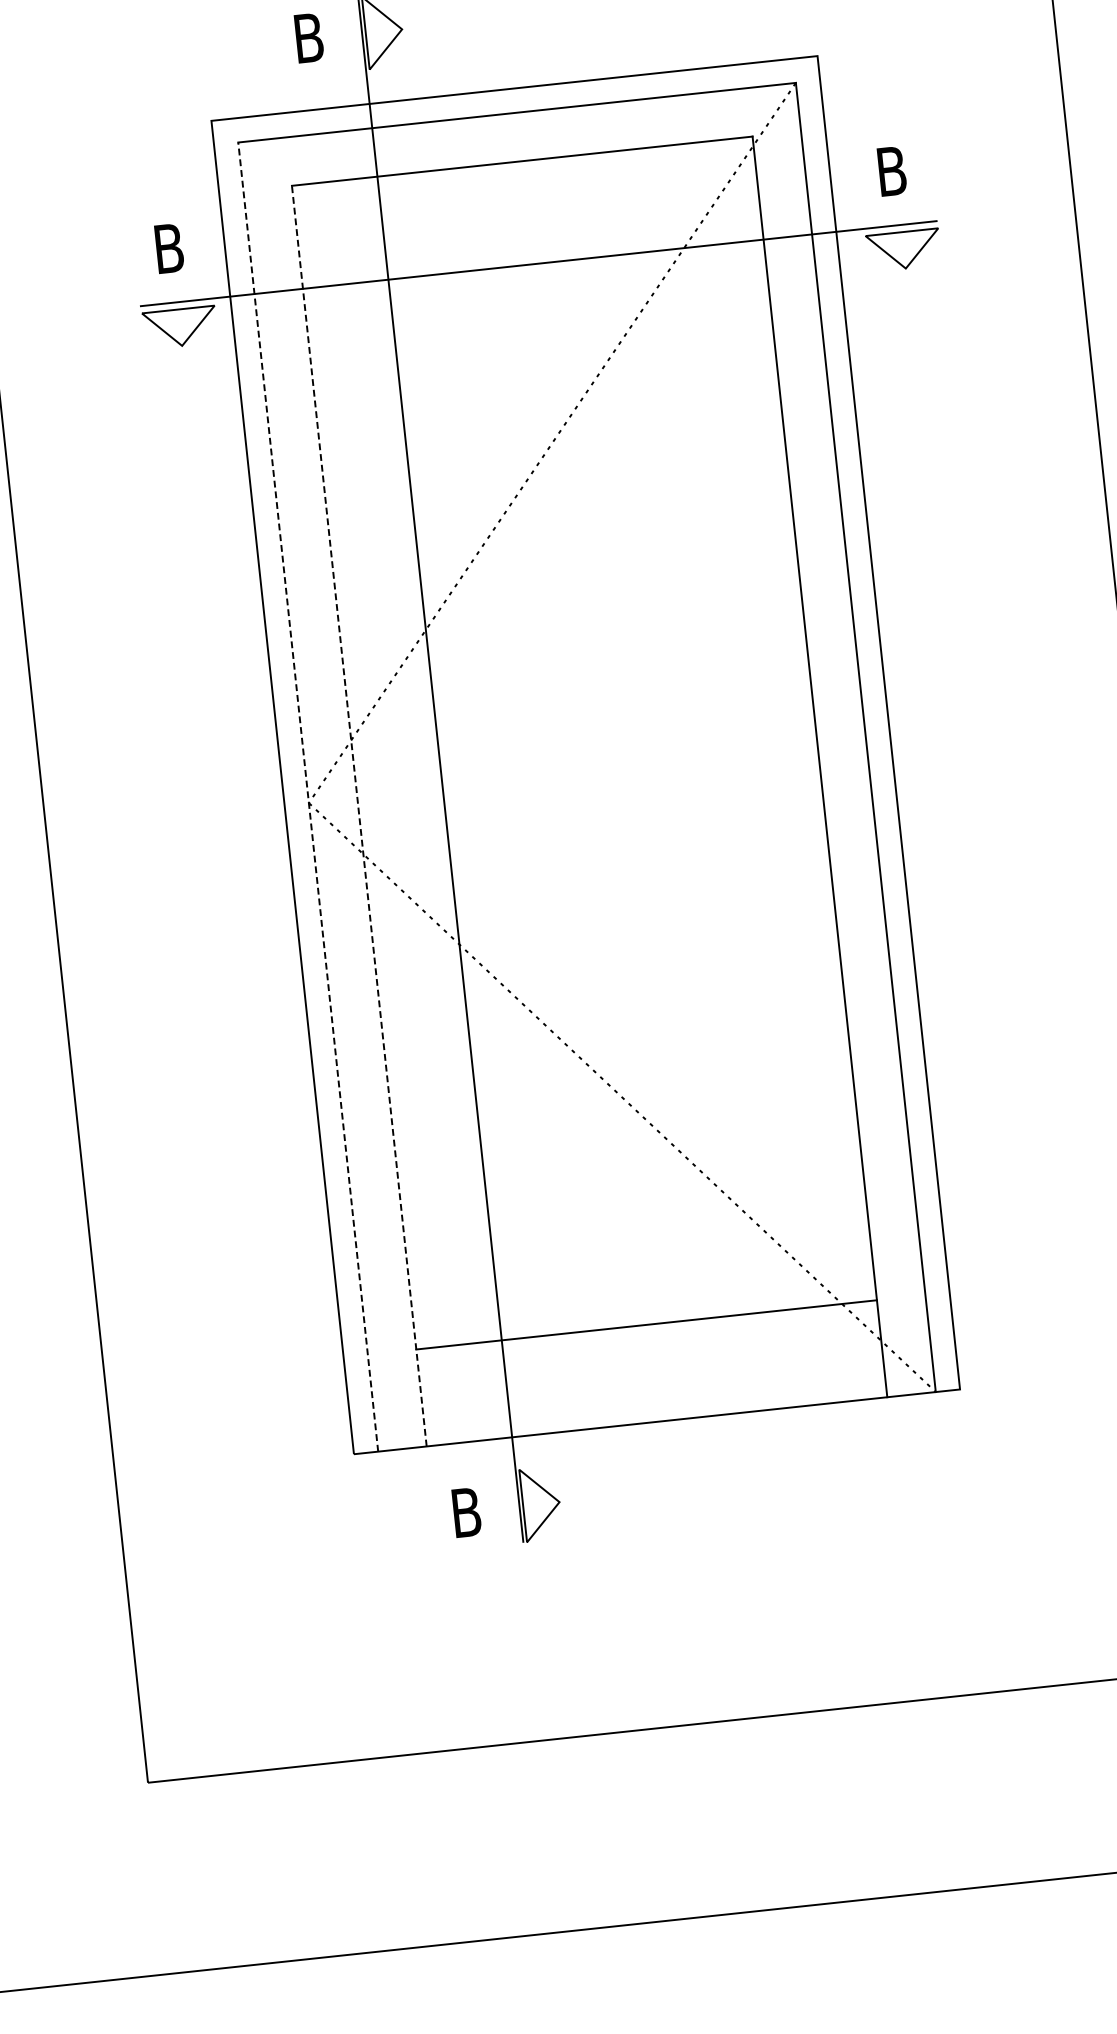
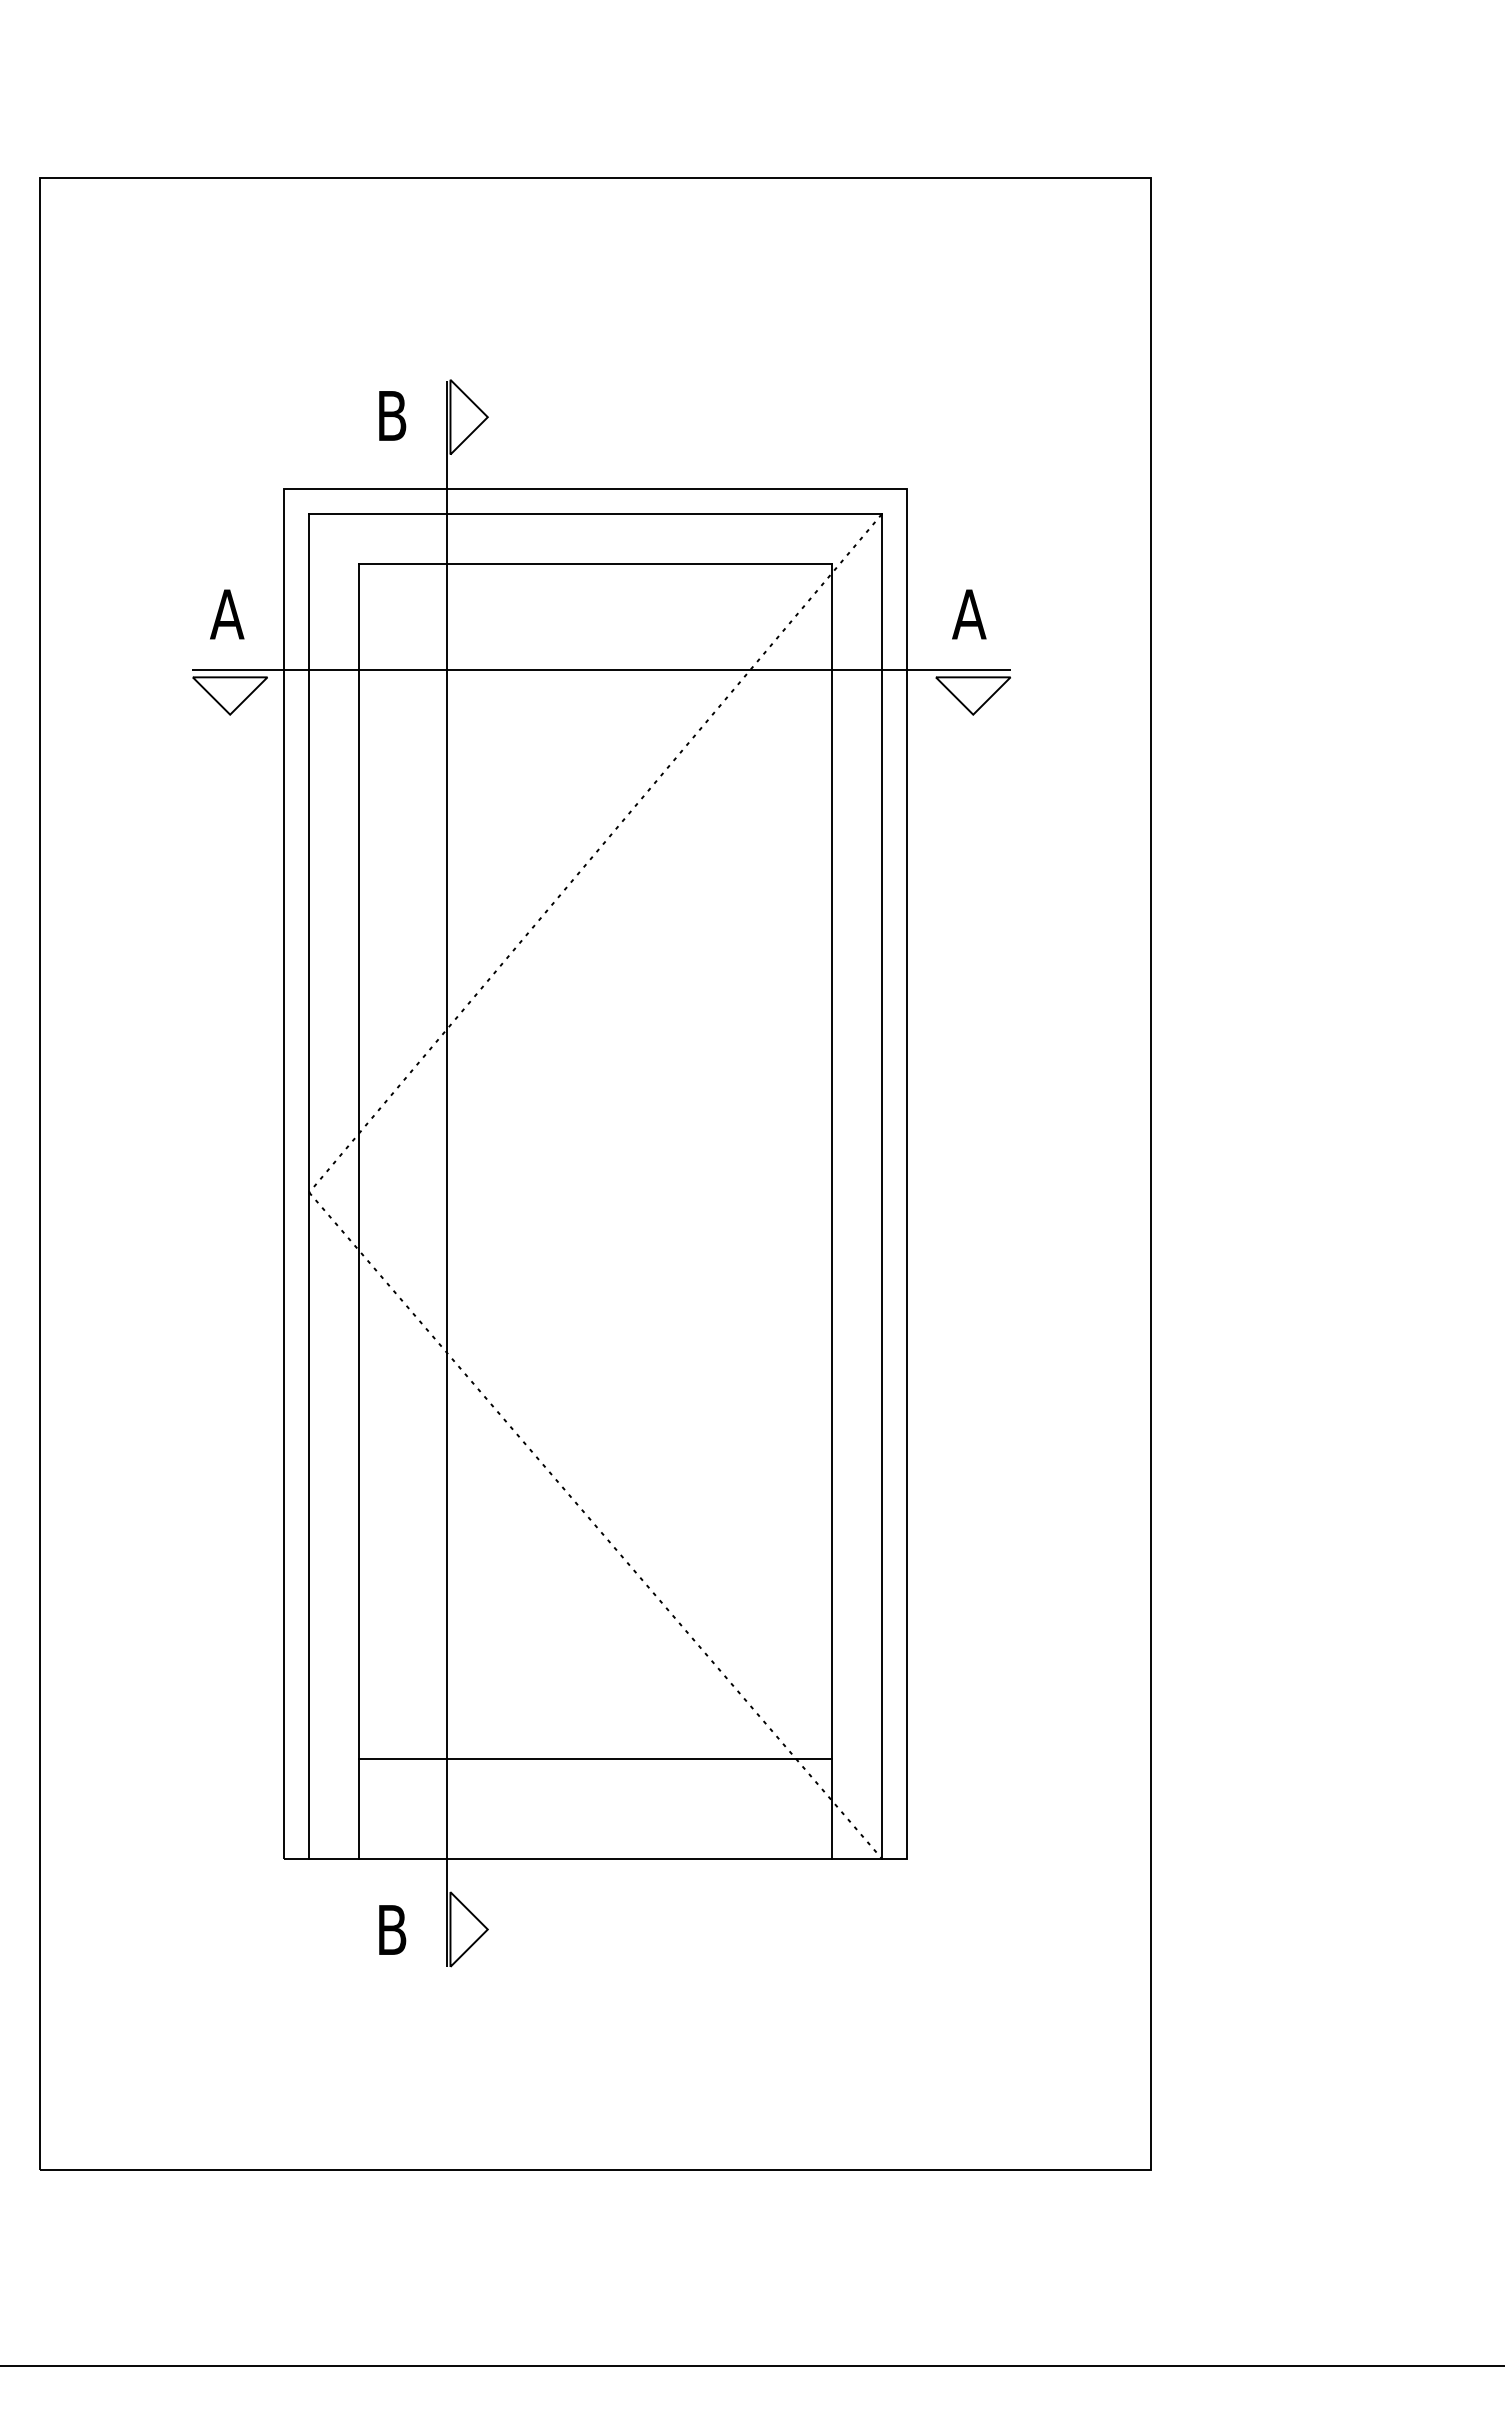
text: (891, 171) -> (969, 614), B -> A
text: (169, 248) -> (227, 614), B -> A
line: (308, 796) -> (309, 1185), dashed -> solid
line: (358, 815) -> (358, 1210), dashed -> solid

